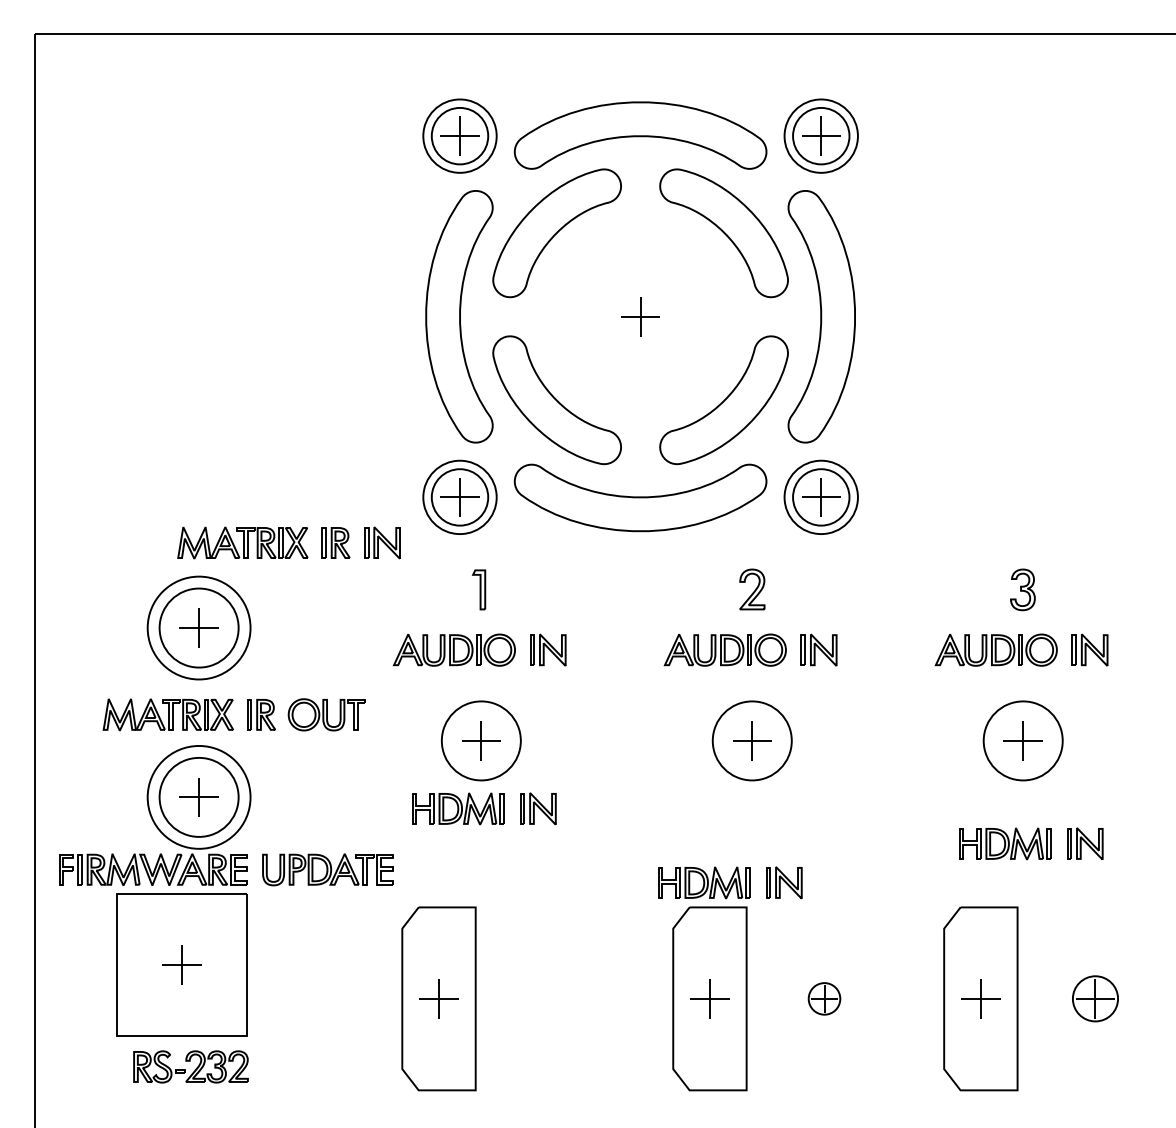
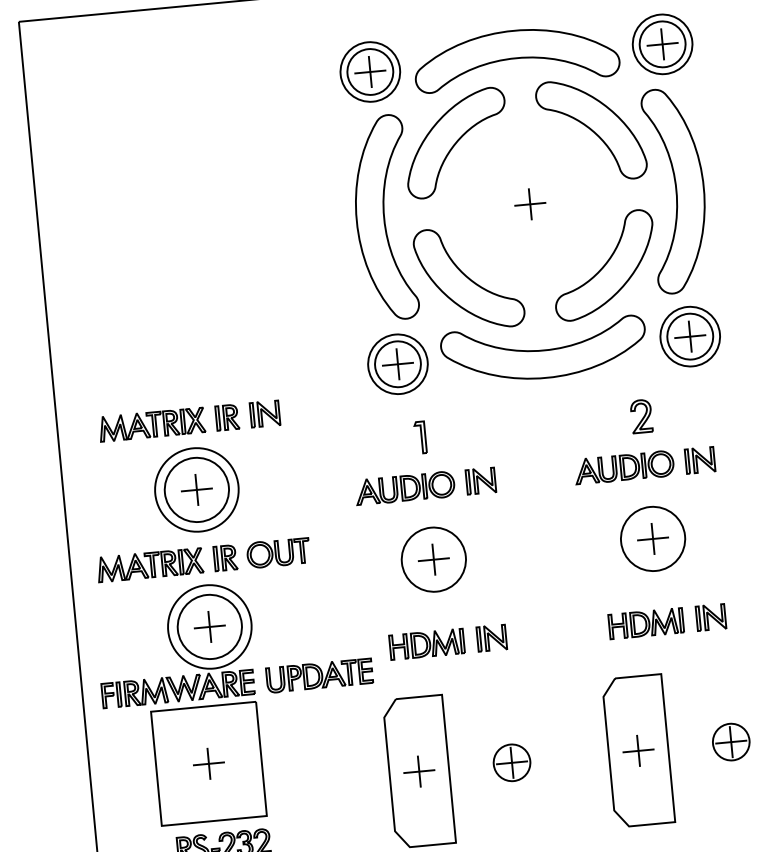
part: (288, 542) -> (189, 420), moved
part: (227, 717) -> (198, 562), moved
part: (484, 808) -> (448, 642), moved
part: (730, 882) -> (667, 621), moved
part: (553, 998) -> (511, 762), added
part: (824, 998) -> (731, 741), size x1.43

